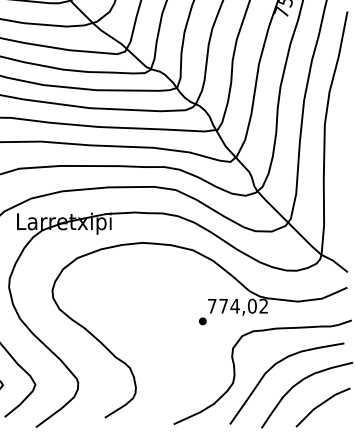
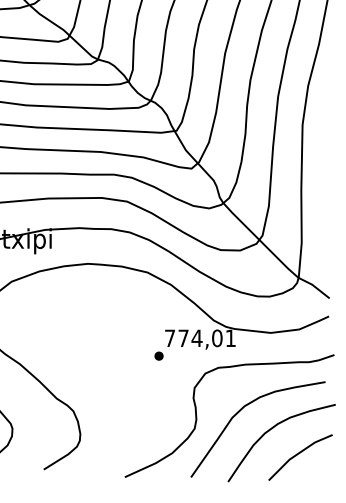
text: (263, 305) -> (230, 337), 774,02 -> 774,01

